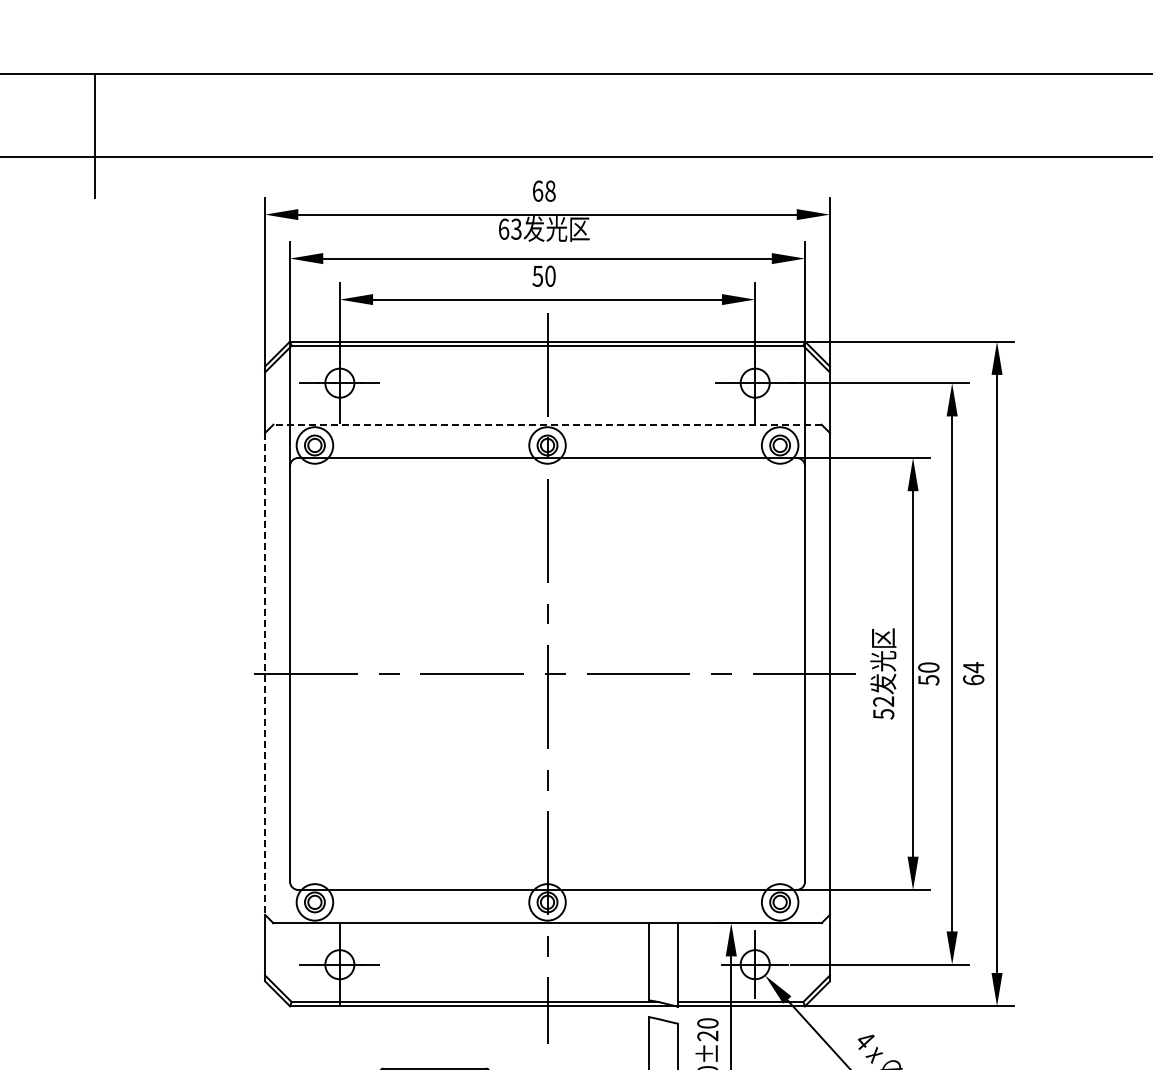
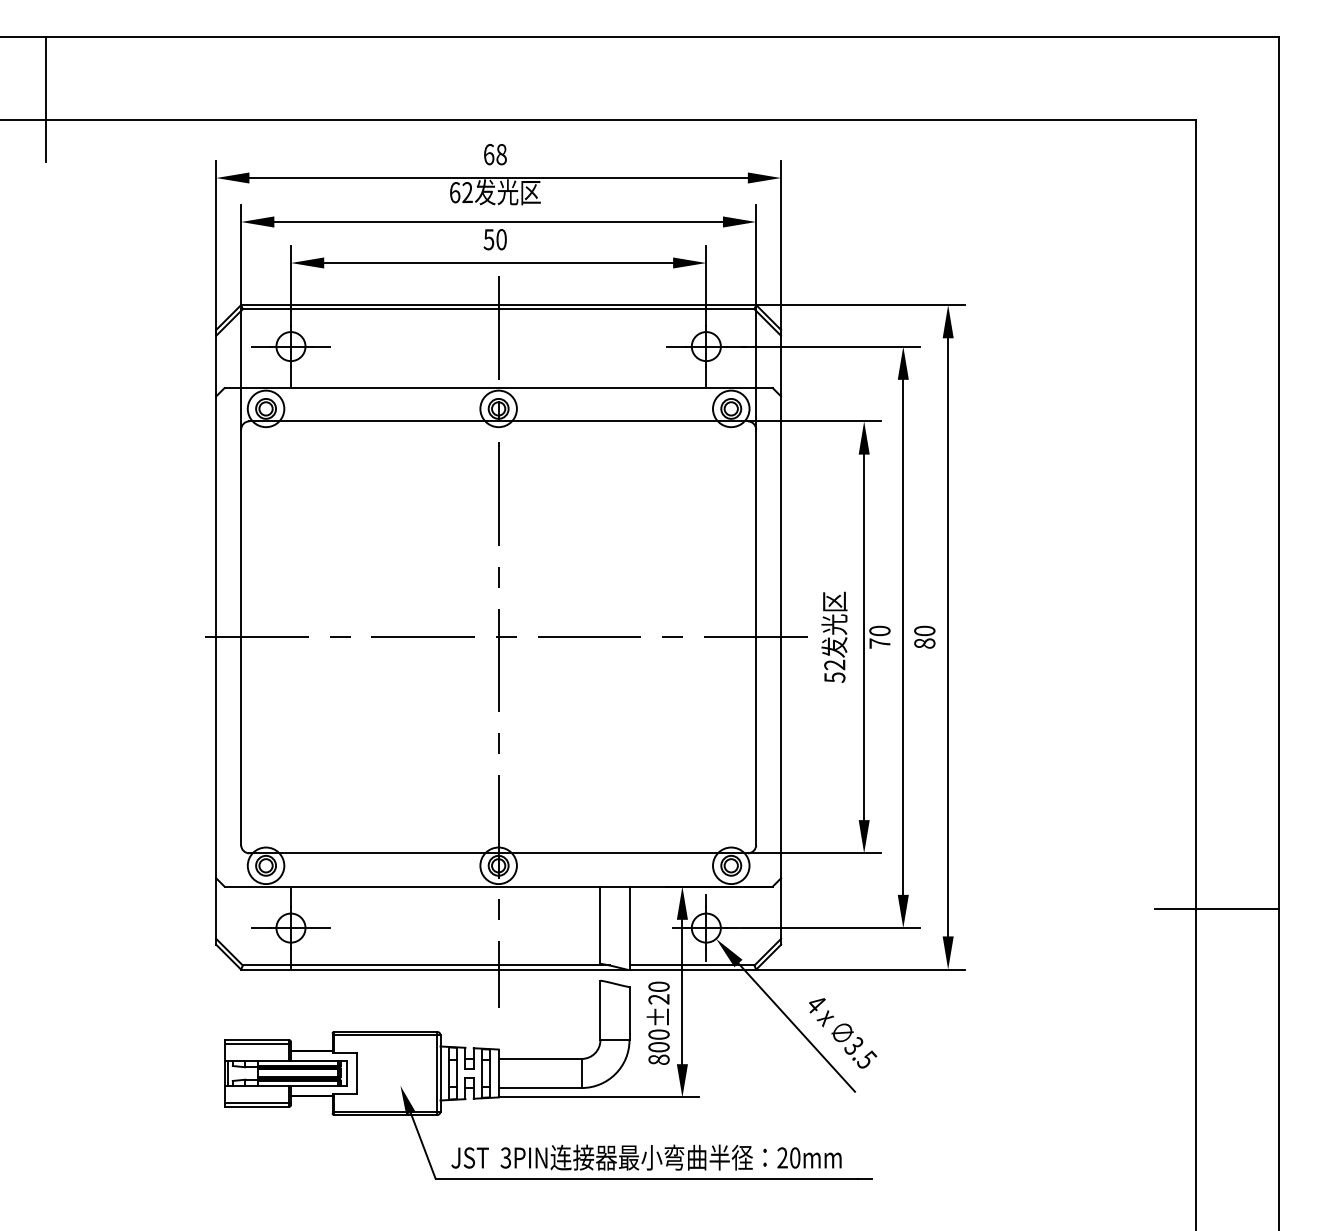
text: (516, 229) -> (467, 192), 63 -> 62
line: (547, 425) -> (498, 388), dashed -> solid
text: (973, 673) -> (924, 636), 64 -> 80
line: (265, 674) -> (216, 637), dashed -> solid
text: (928, 680) -> (879, 643), 50 -> 70

